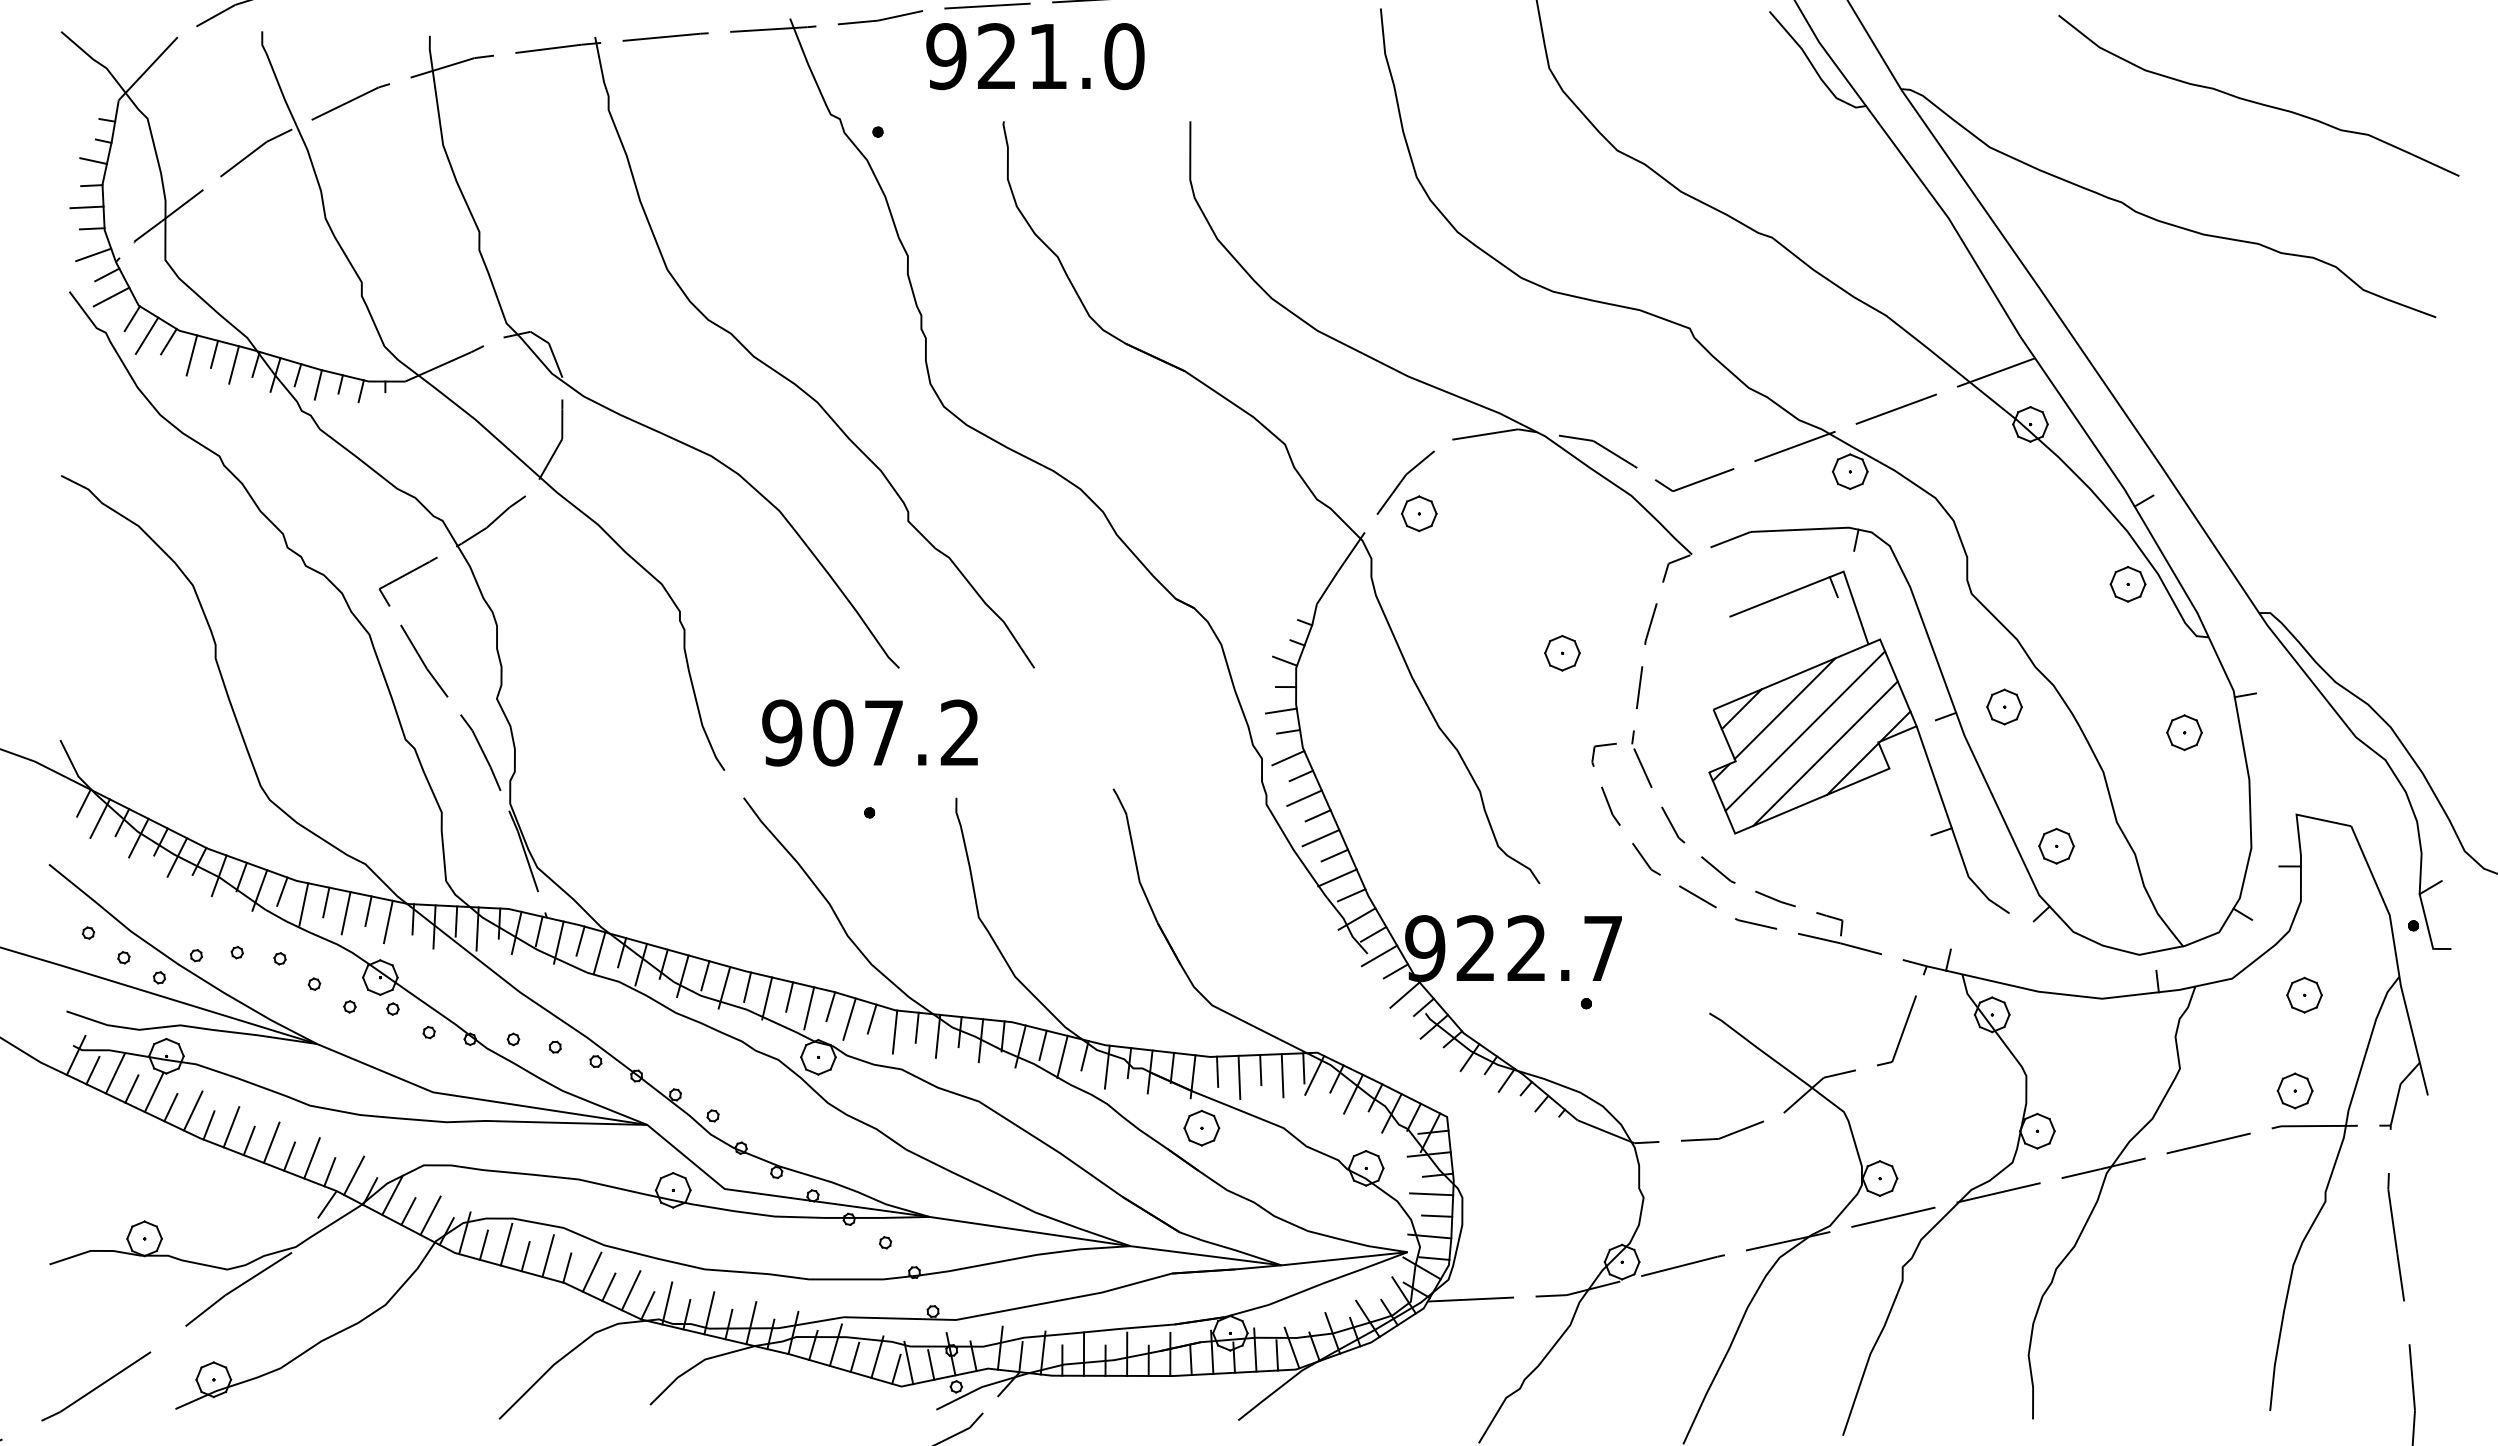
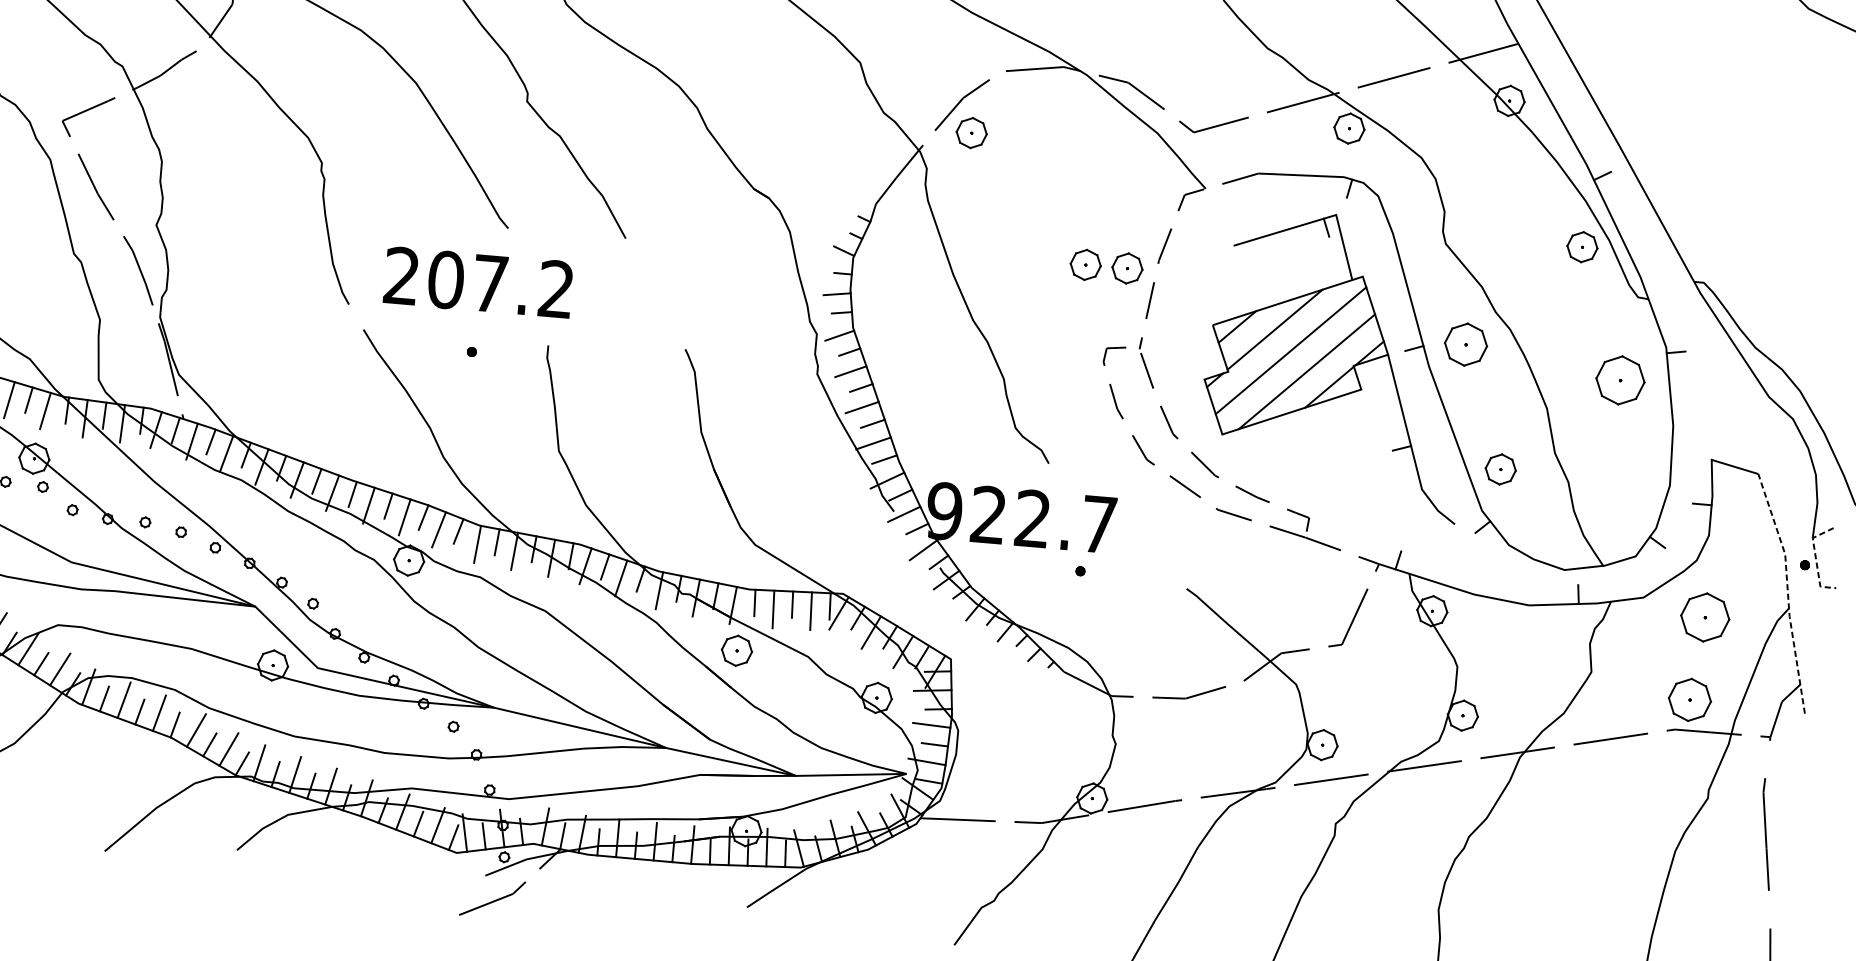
part: (1610, 652) -> (1127, 267), added
part: (2004, 706) -> (1465, 344), size x1.4
text: (782, 732) -> (402, 275), 907.2 -> 207.2
part: (2184, 732) -> (1620, 380), size x1.6
line: (2425, 918) -> (1816, 559), solid -> dashed
line: (2396, 957) -> (1787, 591), solid -> dashed
part: (2304, 994) -> (1705, 616), size x1.6
part: (2294, 1090) -> (1689, 699), size x1.4

